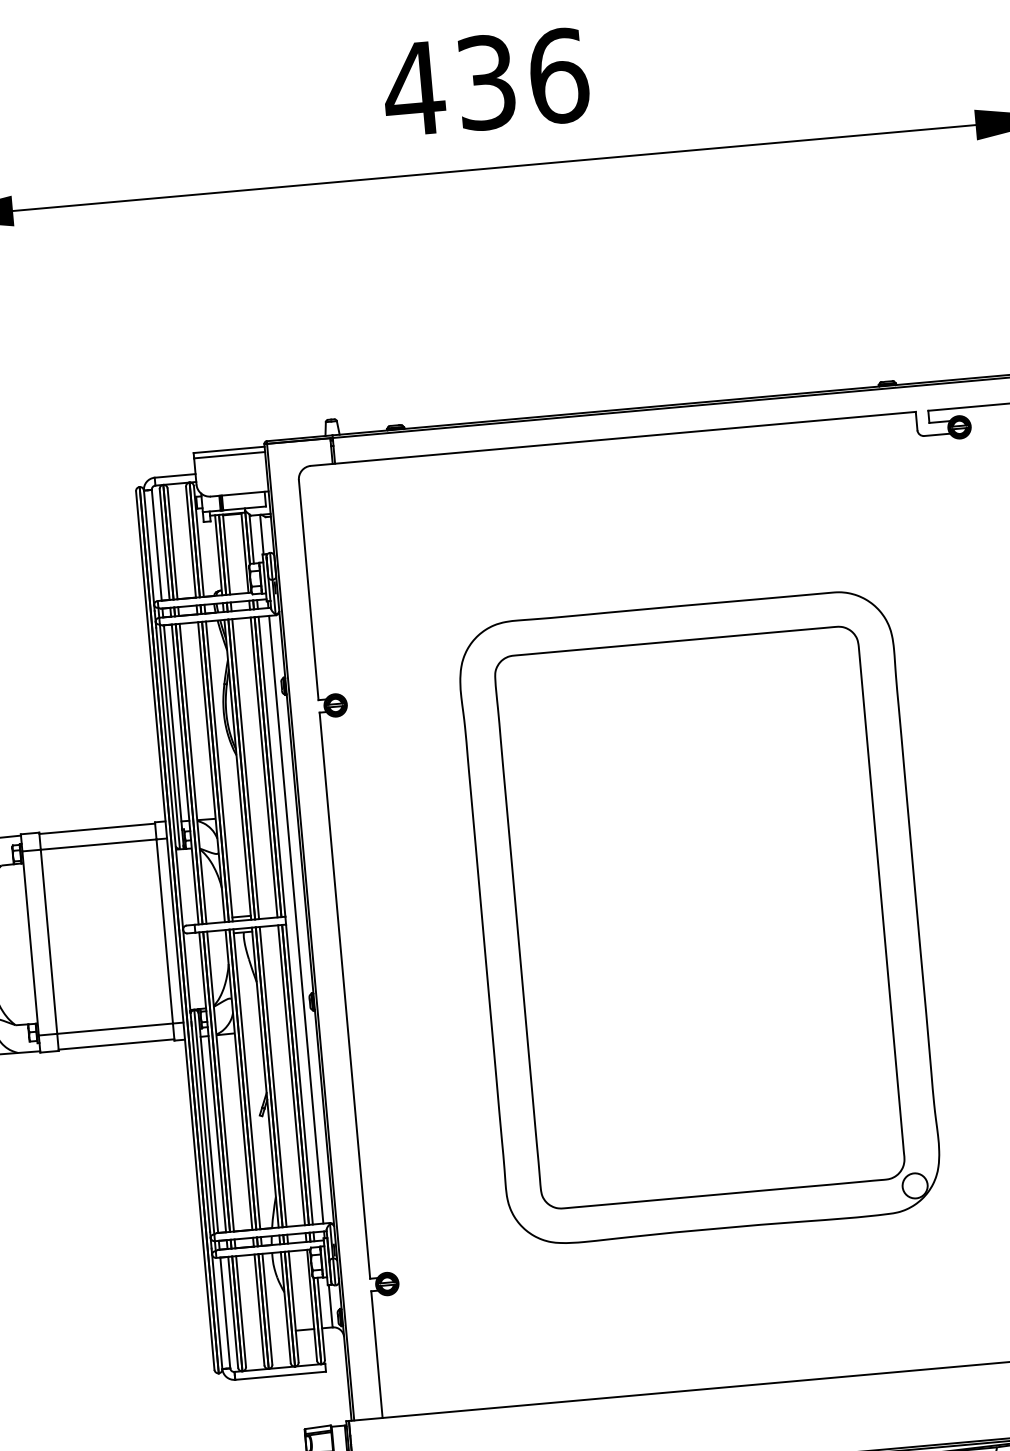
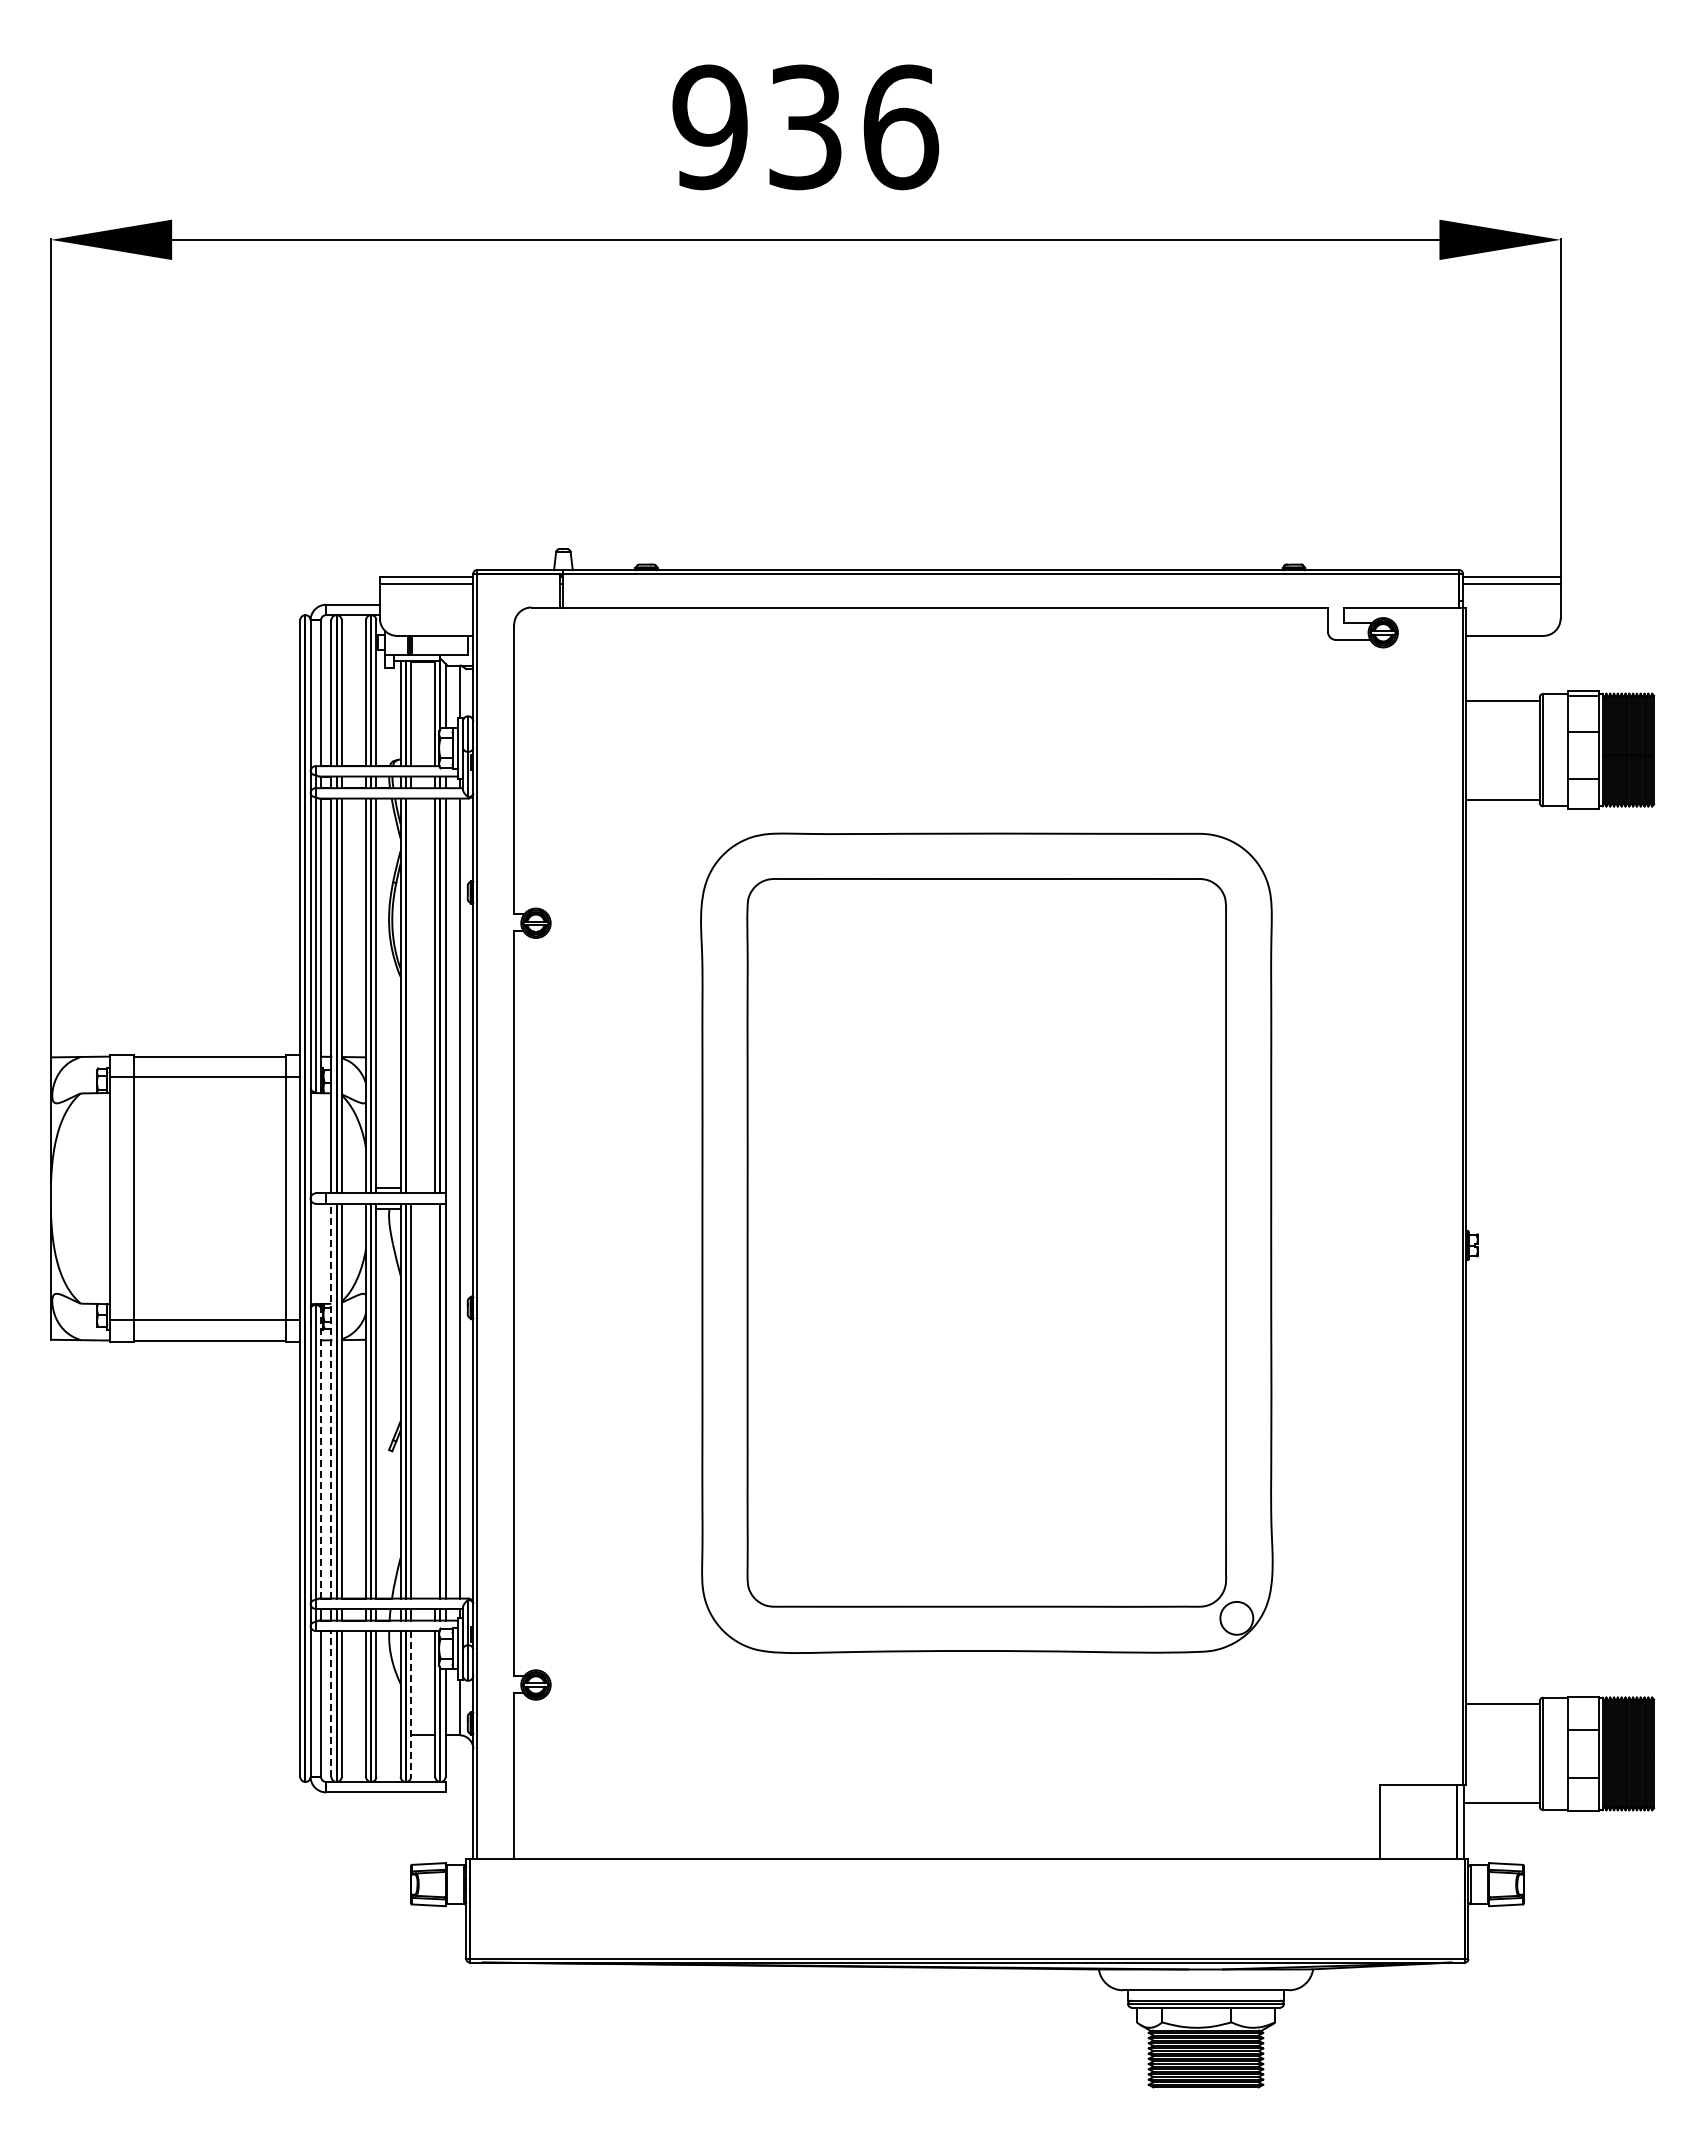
text: (413, 89) -> (709, 127), 436 -> 936
line: (246, 768) -> (411, 995), removed
line: (291, 1074) -> (435, 1400), removed
line: (212, 1081) -> (331, 1400), solid -> dashed
line: (208, 1122) -> (321, 1453), solid -> dashed
line: (294, 1306) -> (411, 1703), solid -> dashed
line: (233, 1311) -> (331, 1703), solid -> dashed

